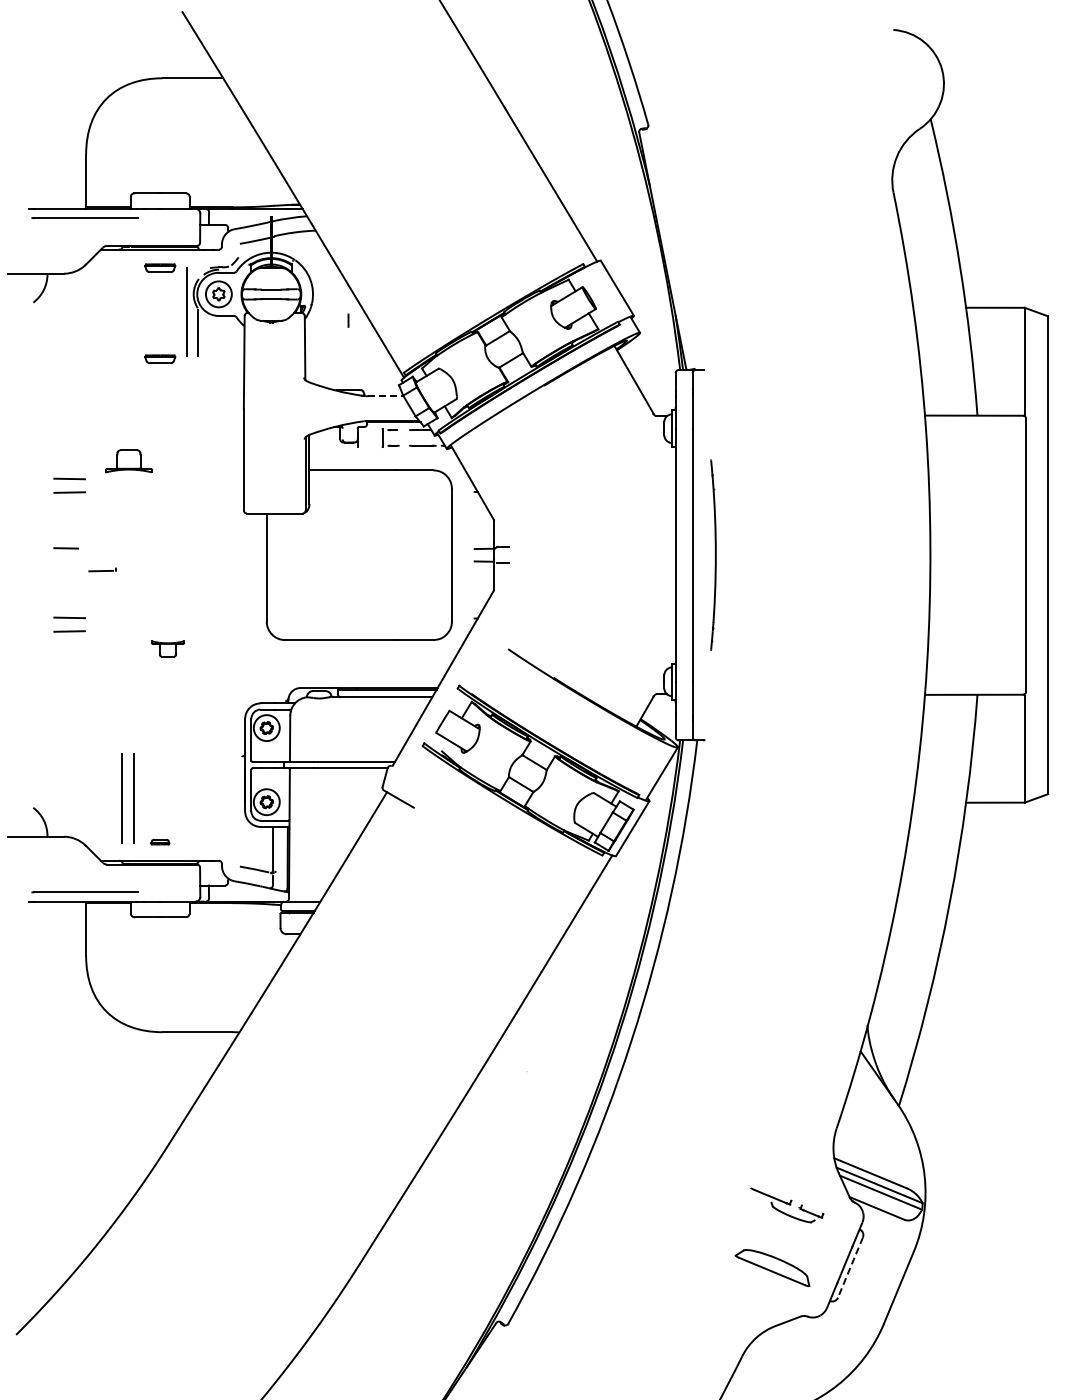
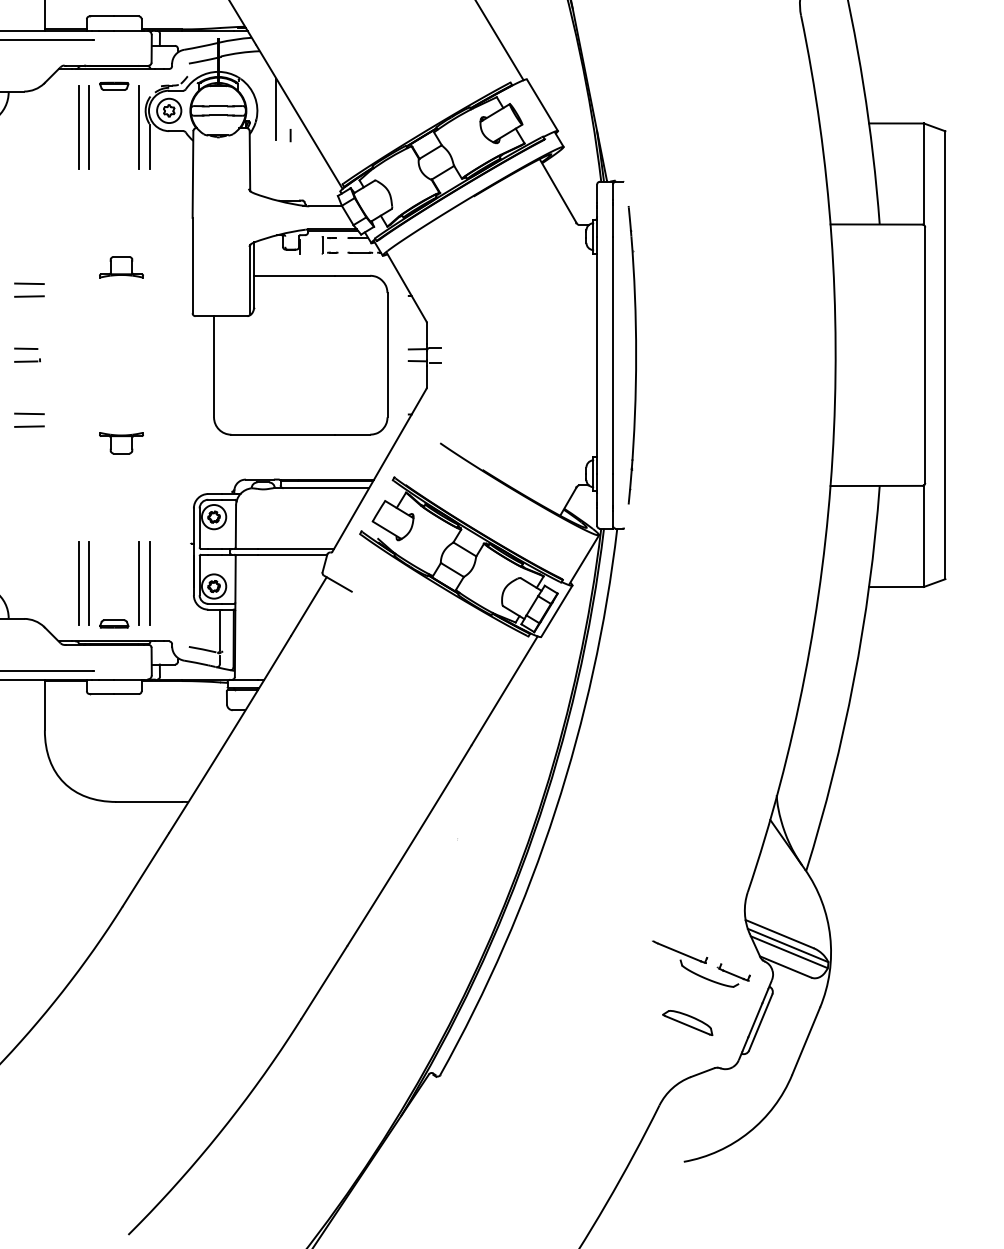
line: (333, 292) -> (276, 109), added
line: (122, 311) -> (78, 126), added
line: (133, 311) -> (89, 126), added
part: (160, 358) -> (114, 170), removed
line: (386, 396) -> (326, 206), dashed -> solid
part: (128, 461) -> (121, 267), moved
part: (713, 554) -> (632, 354), size x1.67
part: (102, 569) -> (27, 360), moved
part: (167, 648) -> (121, 442), size x1.43
line: (186, 798) -> (138, 583), added
line: (198, 798) -> (150, 583), added
part: (160, 841) -> (114, 623), size x1.67
part: (786, 1205) -> (700, 964), size x1.43
line: (850, 1267) -> (760, 1022), dashed -> solid
part: (772, 1268) -> (687, 1023), size x0.71

